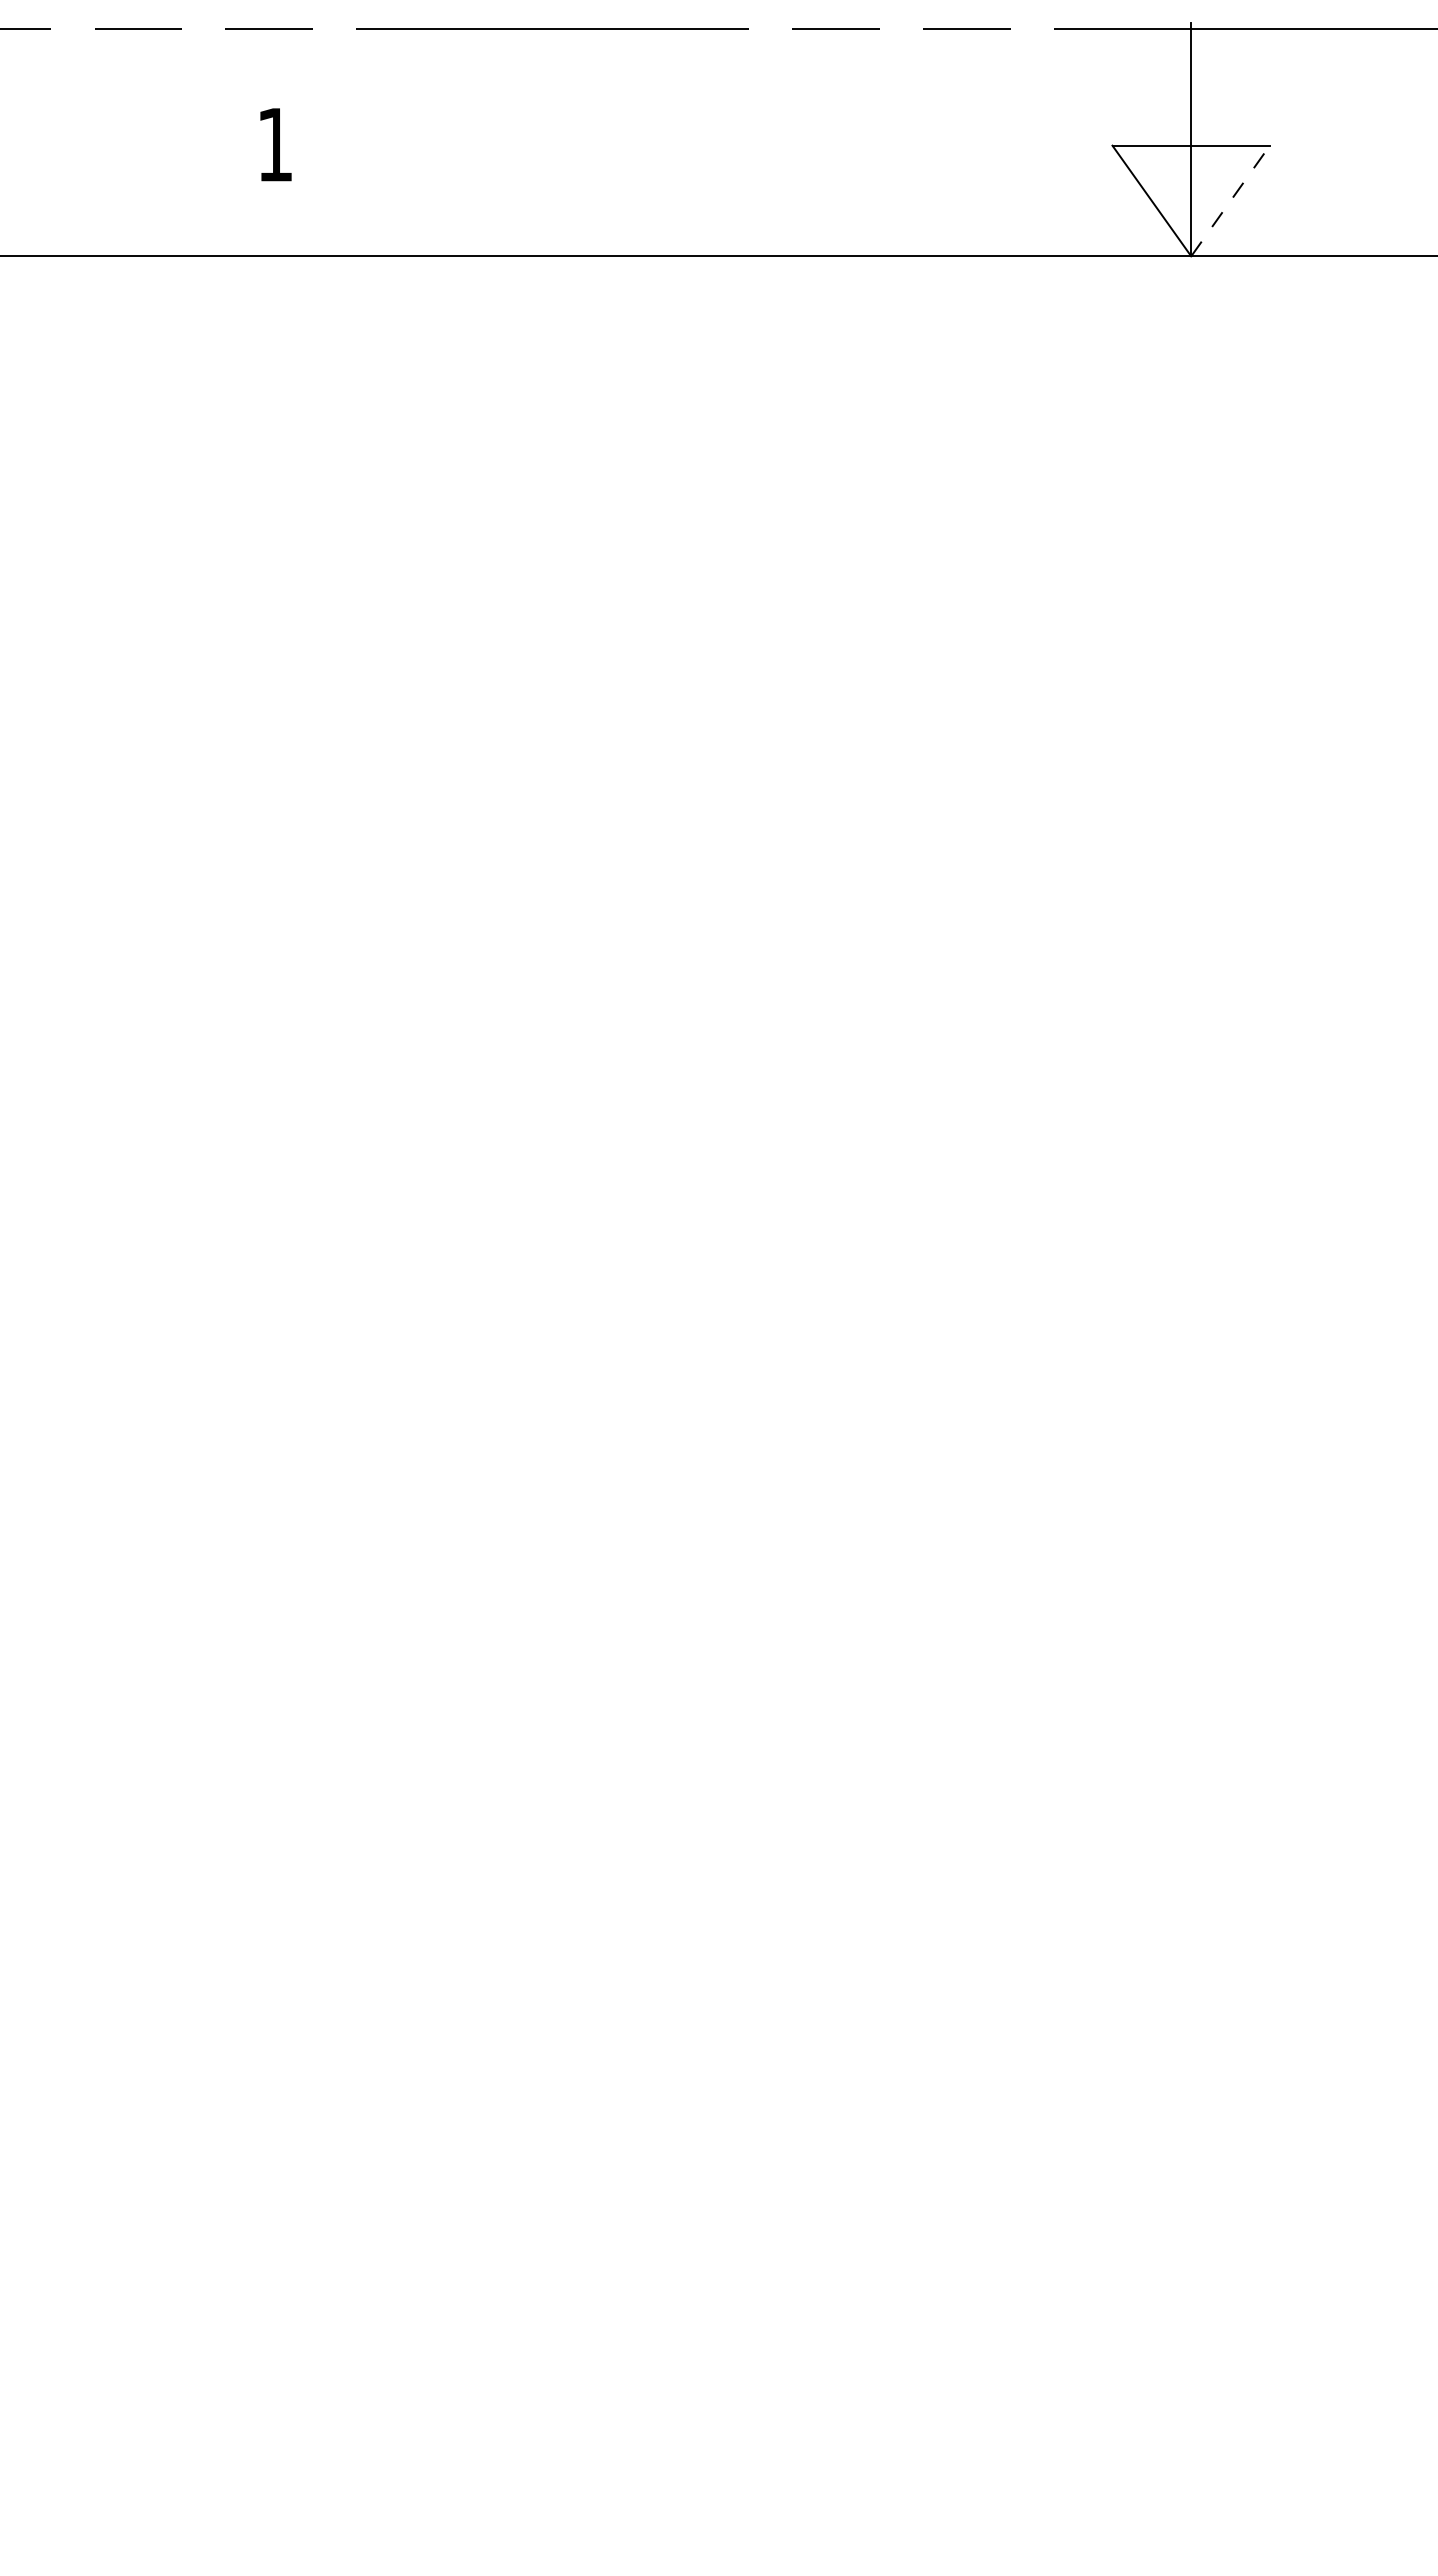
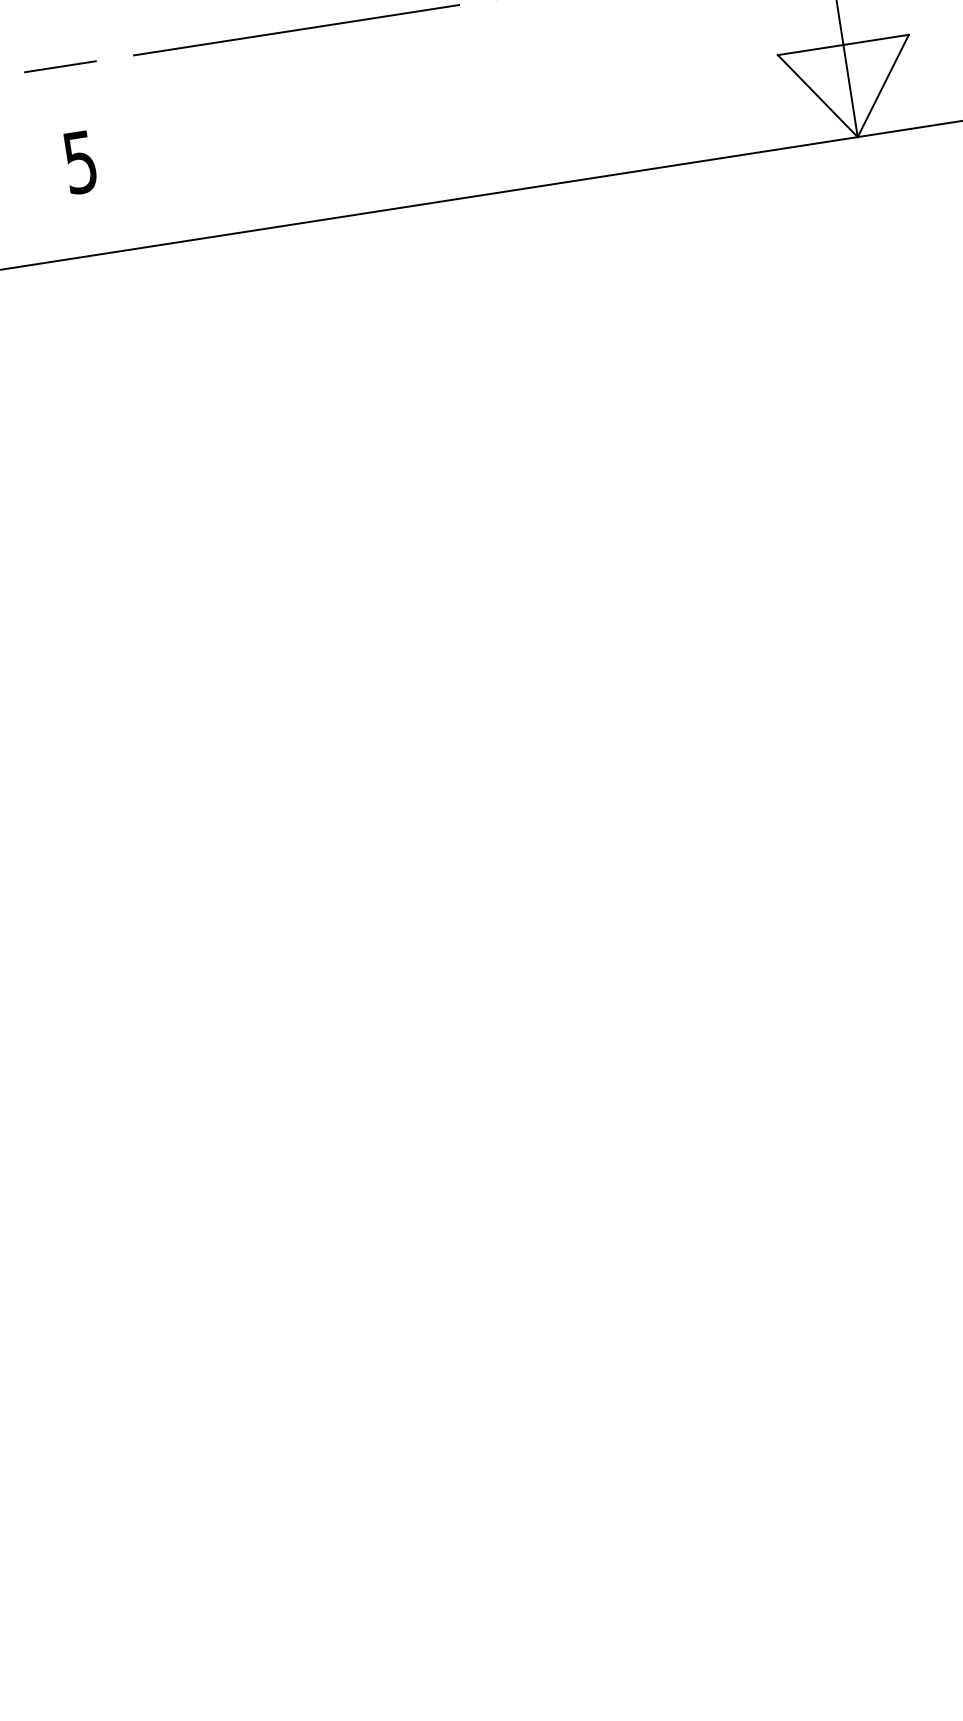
text: (274, 145) -> (79, 162), 1 -> 5
line: (1230, 201) -> (883, 86), dashed -> solid

